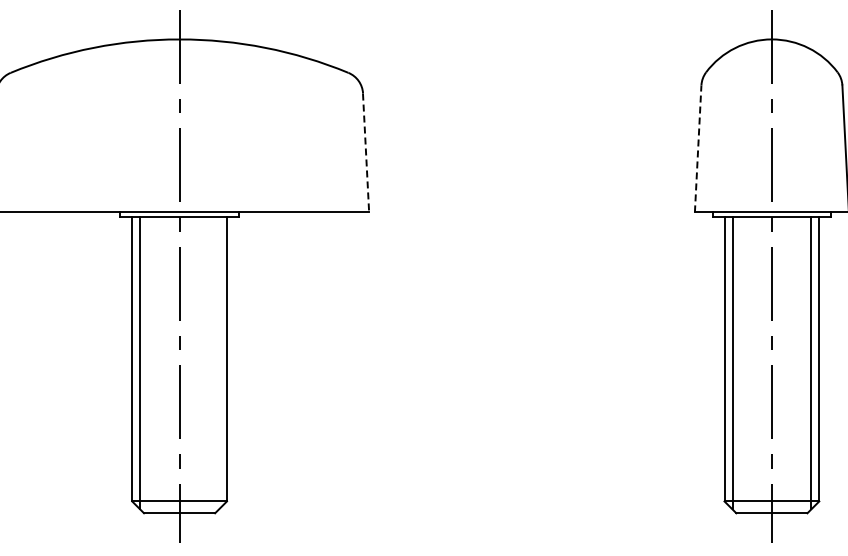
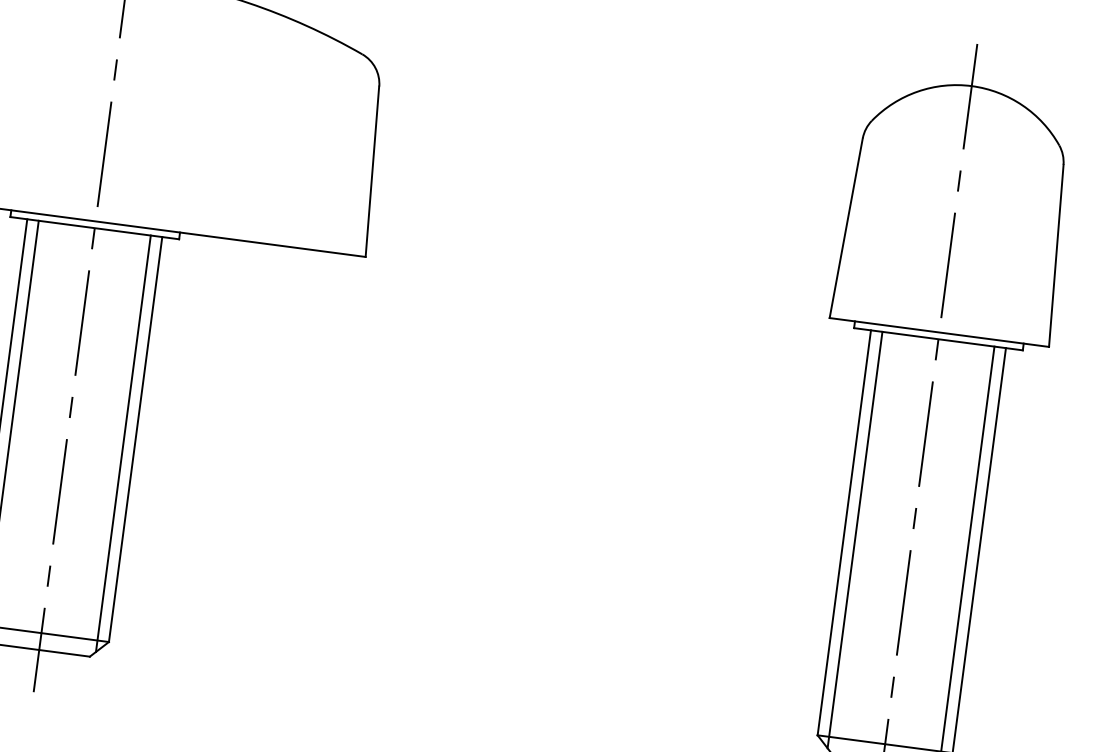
line: (698, 148) -> (846, 227), dashed -> solid
line: (366, 153) -> (372, 172), dashed -> solid
line: (218, 363) -> (122, 443), added

